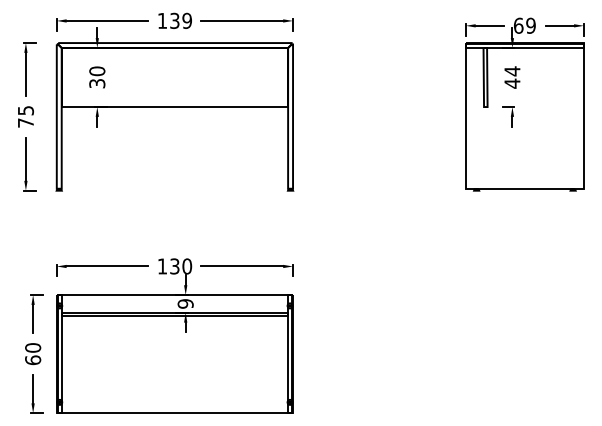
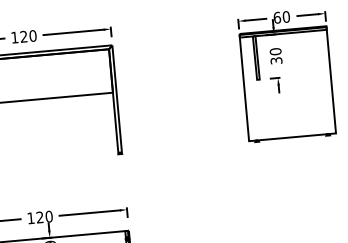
text: (180, 20) -> (28, 36), 139 -> 120
text: (530, 25) -> (285, 16), 69 -> 60
text: (512, 77) -> (276, 56), 44 -> 30
text: (174, 266) -> (39, 217), 130 -> 120

